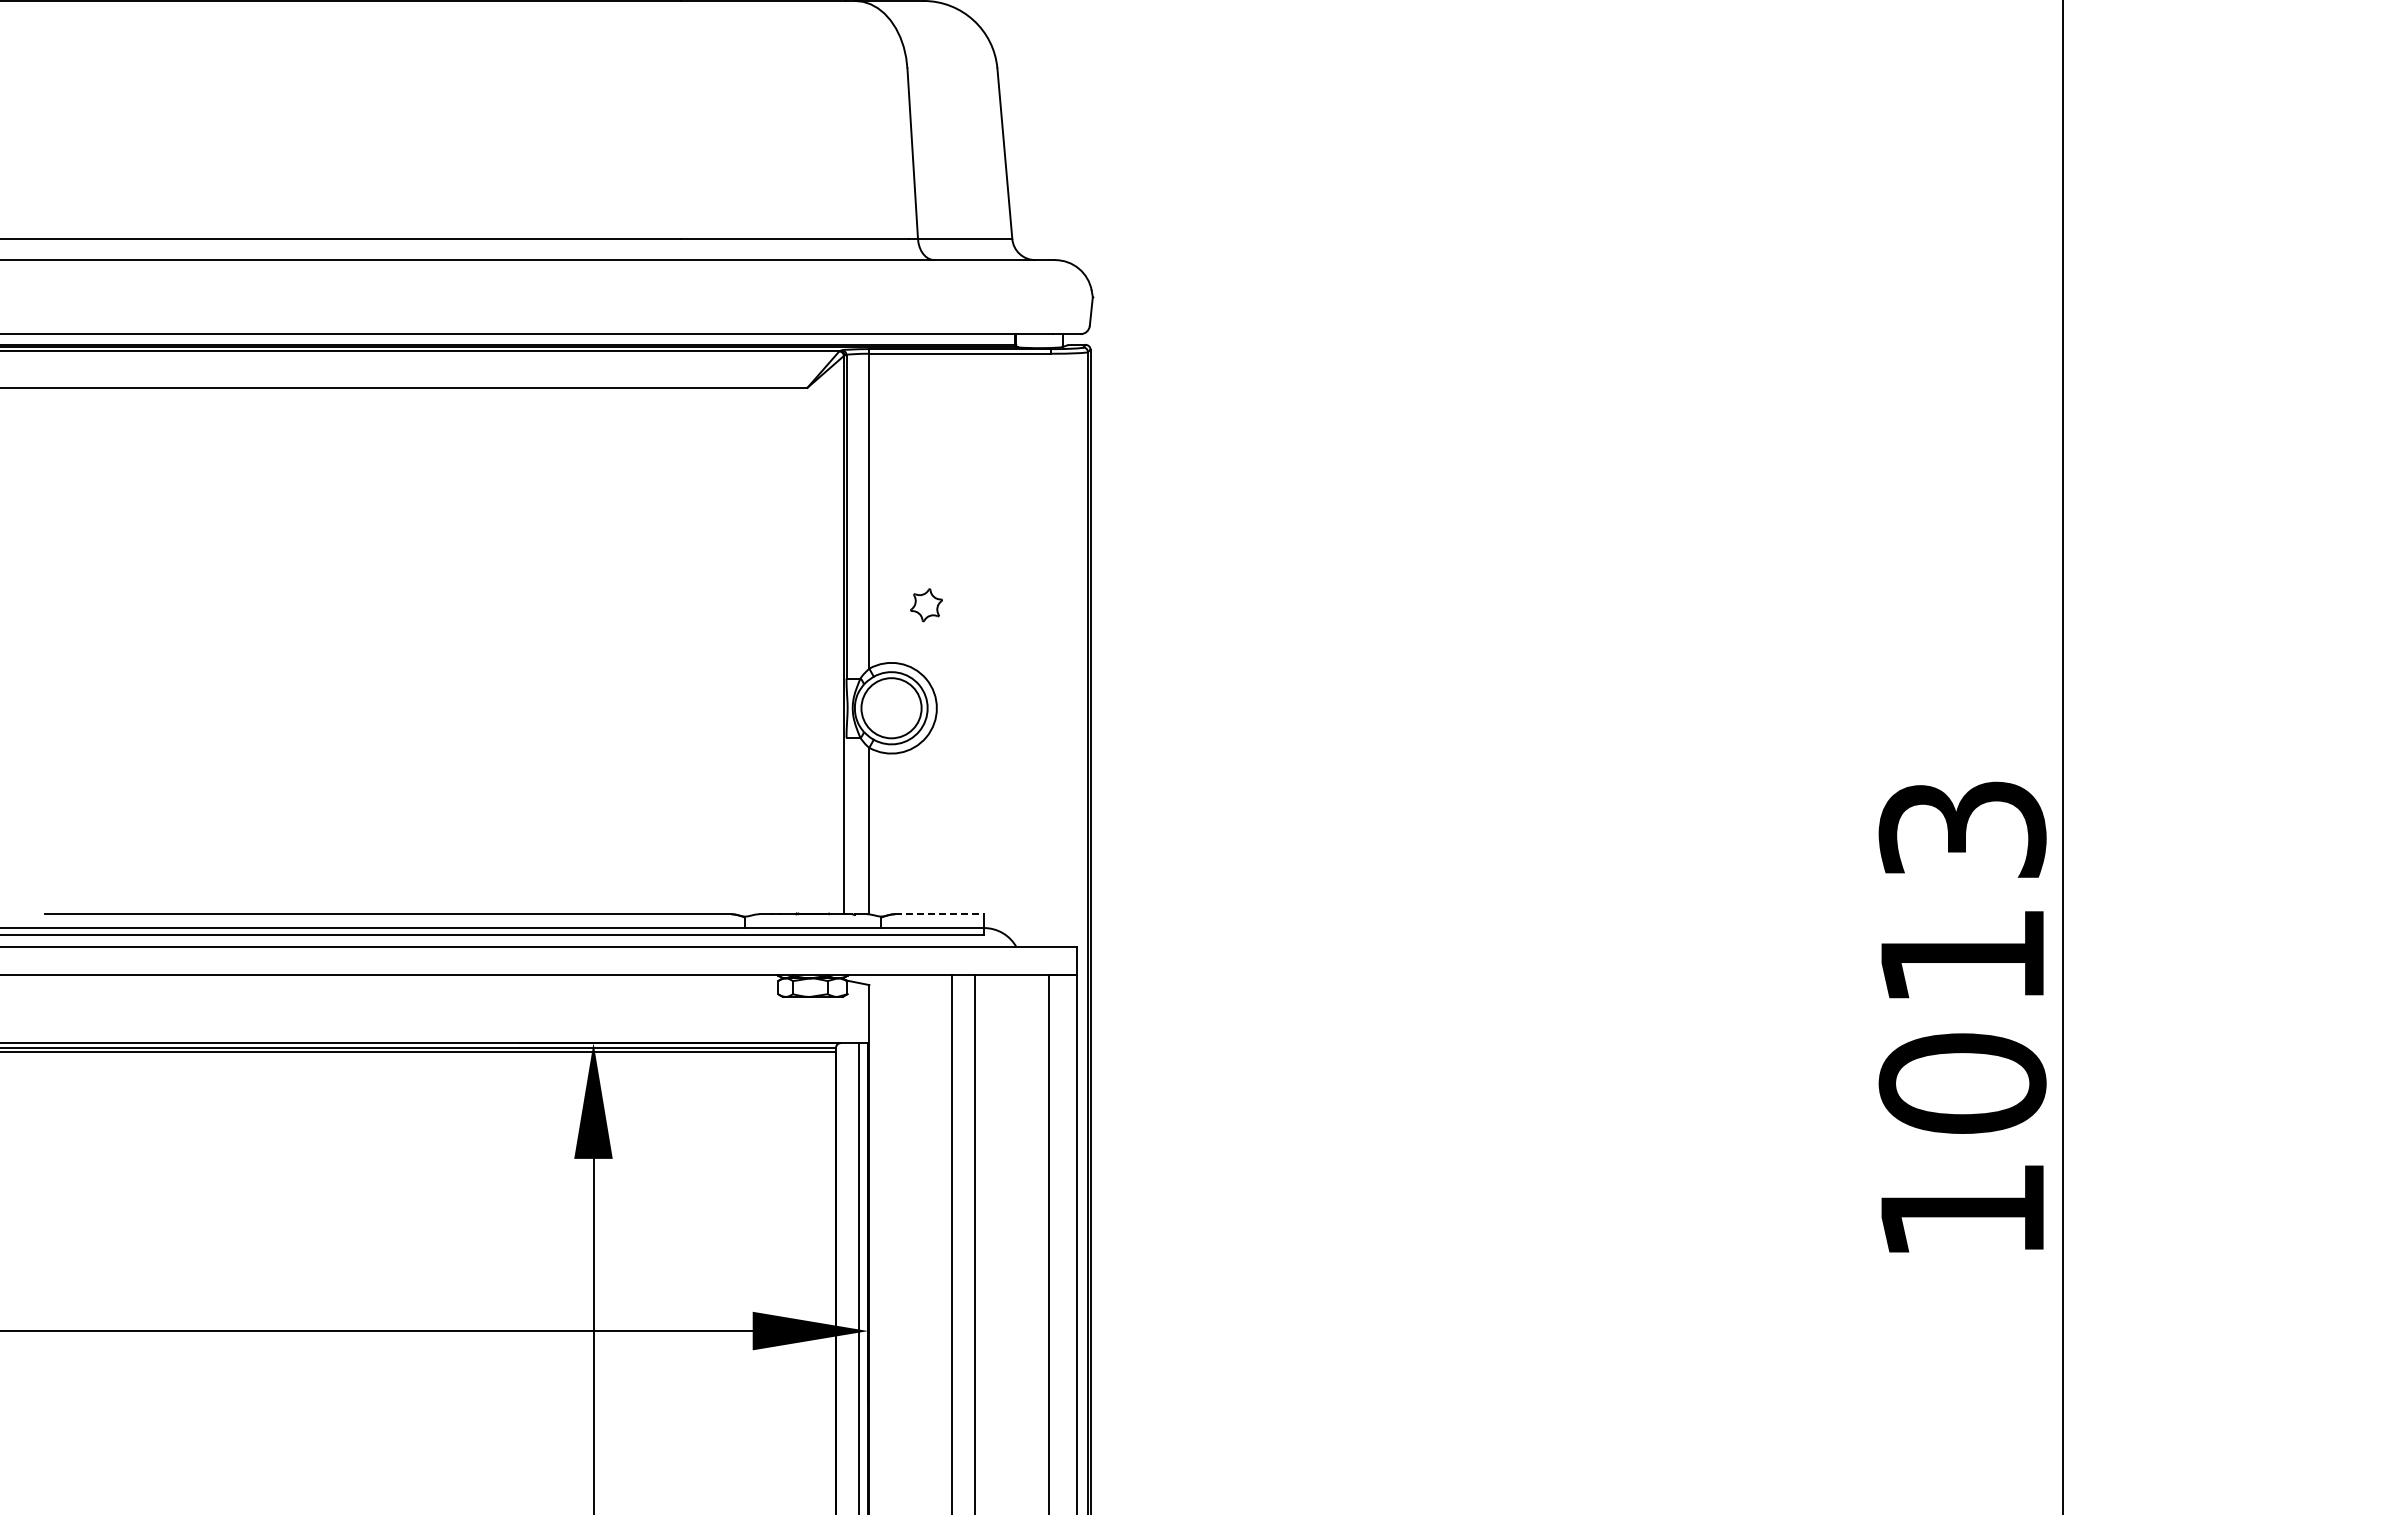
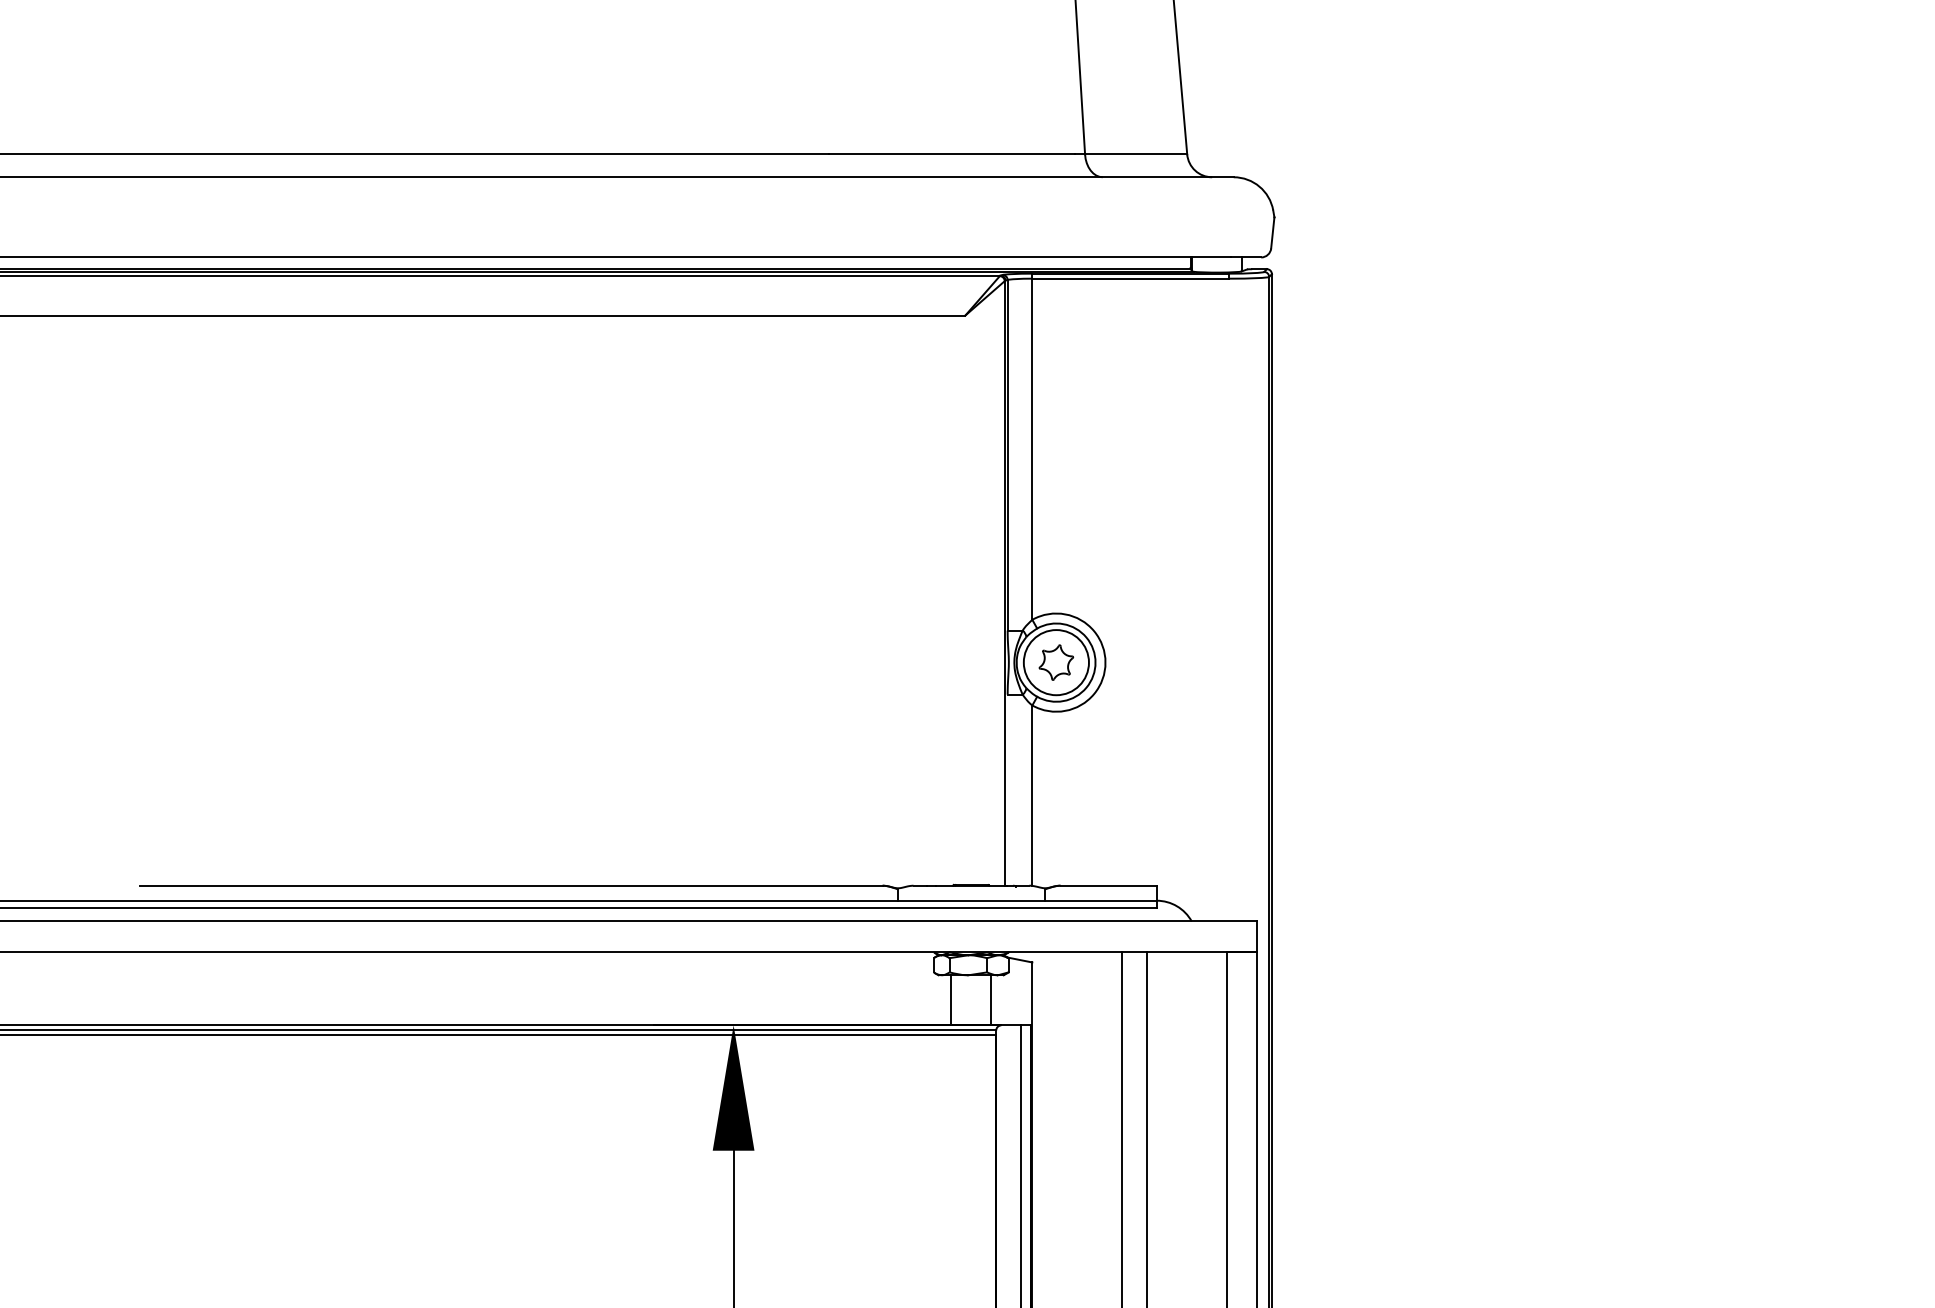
part: (926, 605) -> (1056, 662), moved
line: (940, 914) -> (1109, 886), dashed -> solid
line: (794, 1019) -> (951, 999), added
line: (831, 1019) -> (991, 999), added

